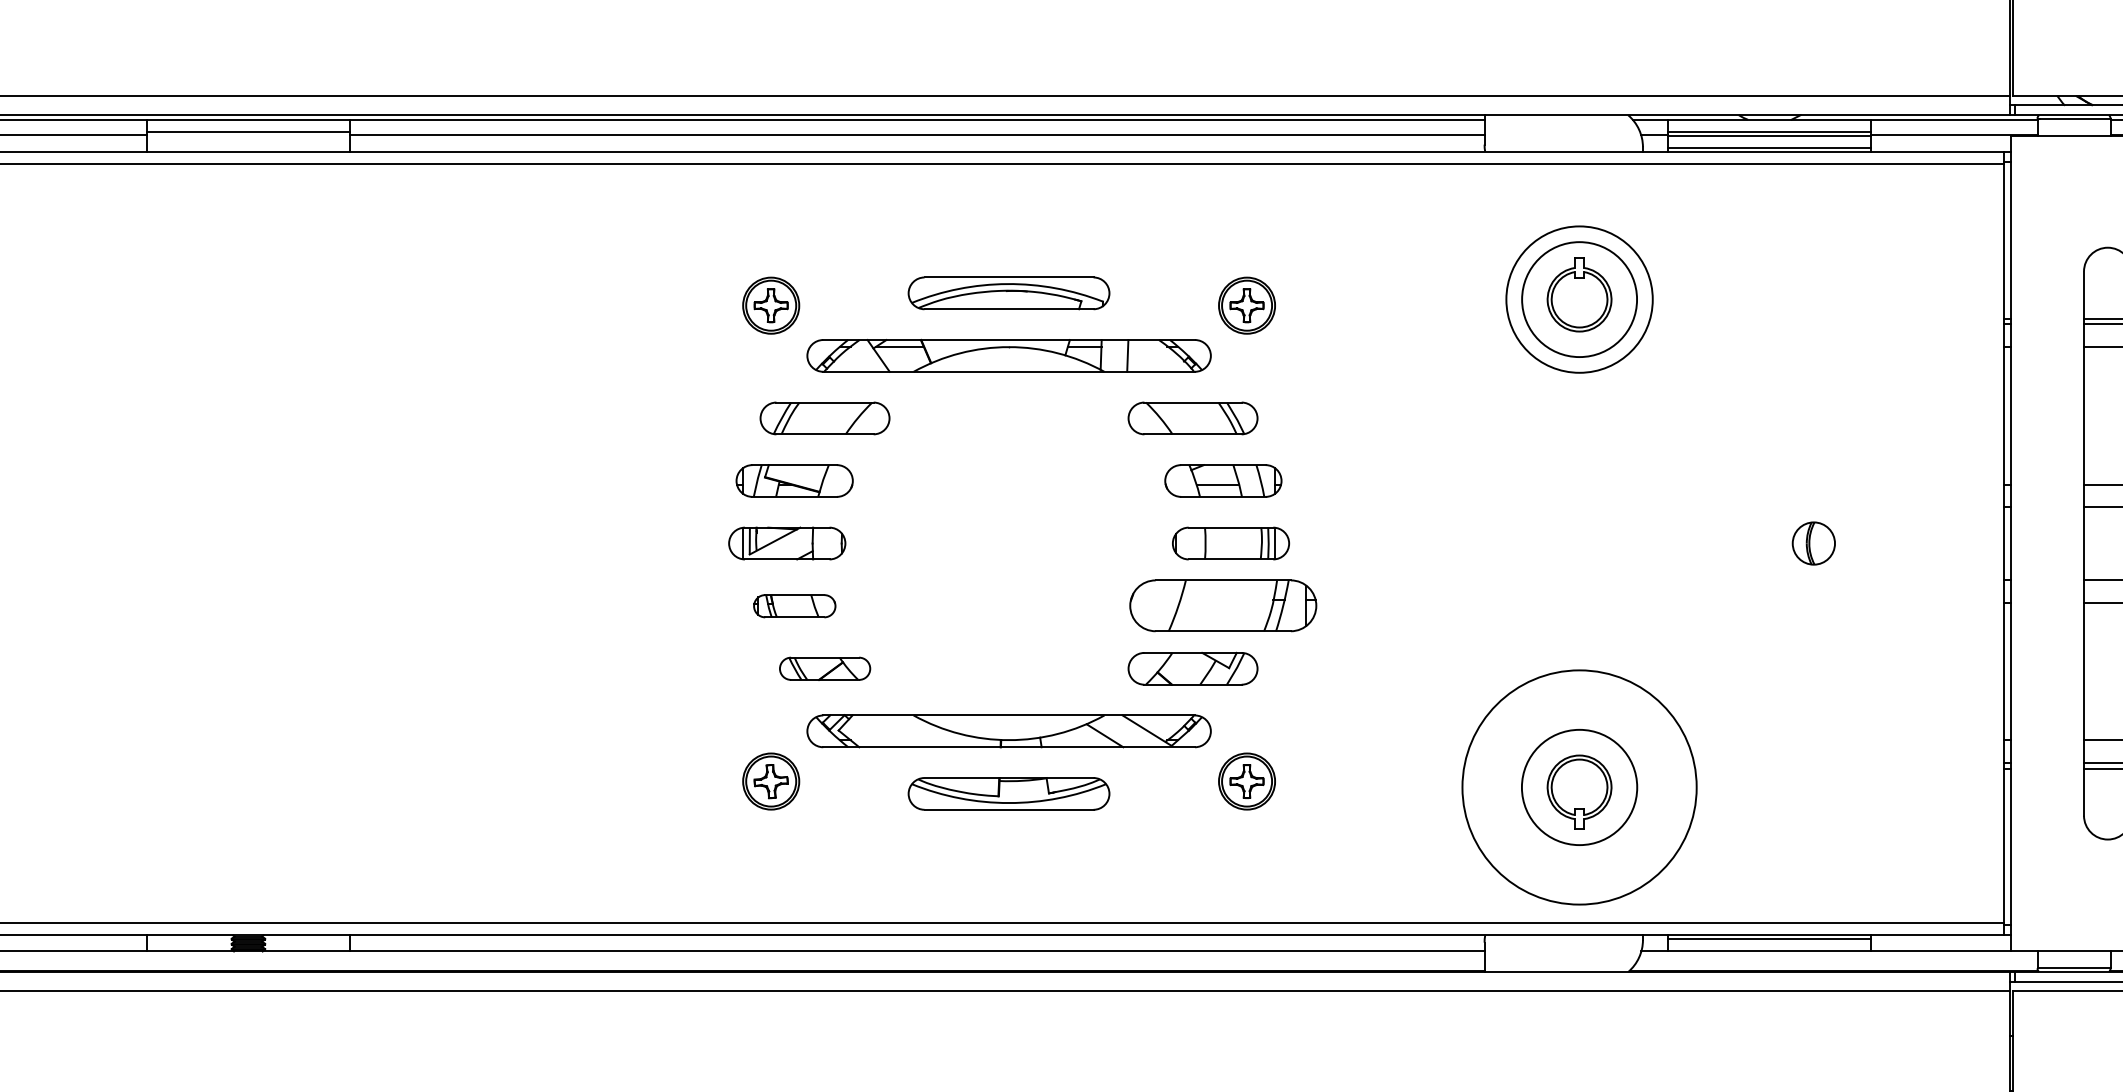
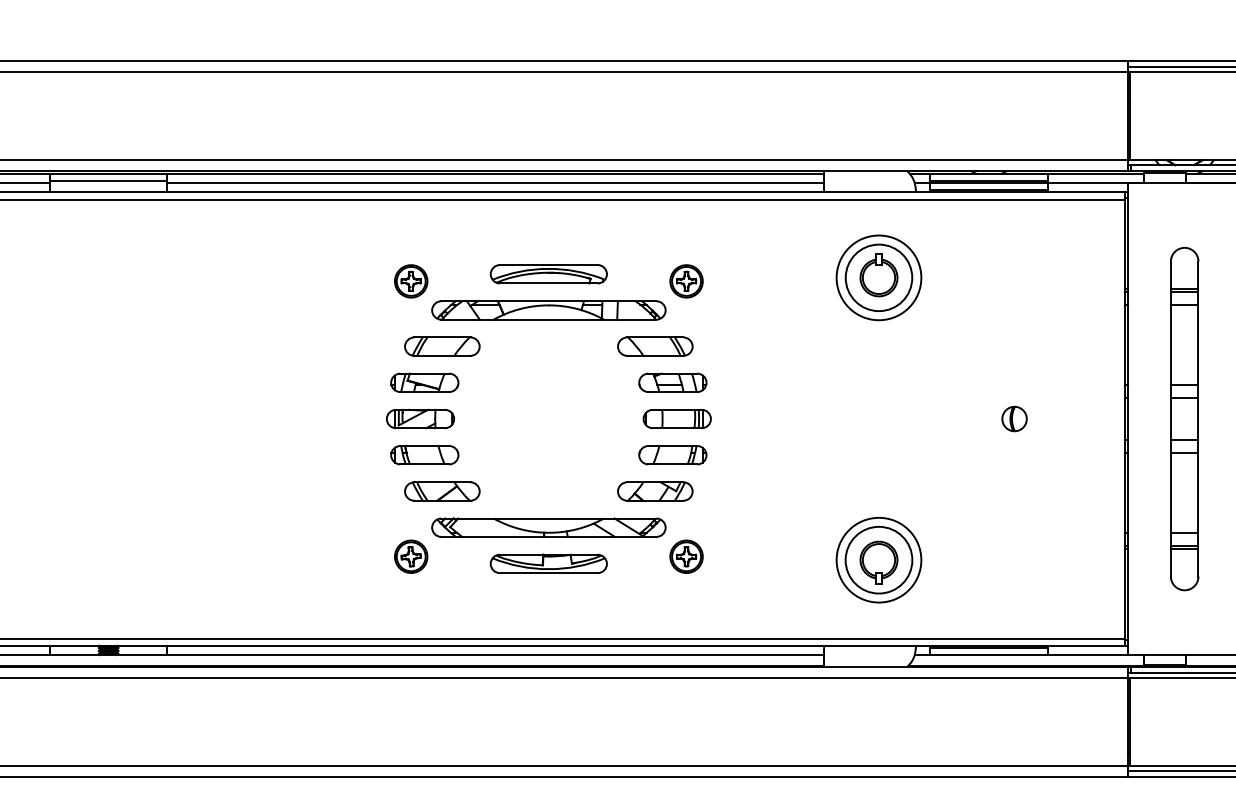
part: (794, 606) -> (424, 455), size x1.43
part: (1222, 606) -> (672, 455), size x0.62
part: (825, 668) -> (442, 491), size x1.43
circle: (1578, 786) -> (878, 559), size x0.62

